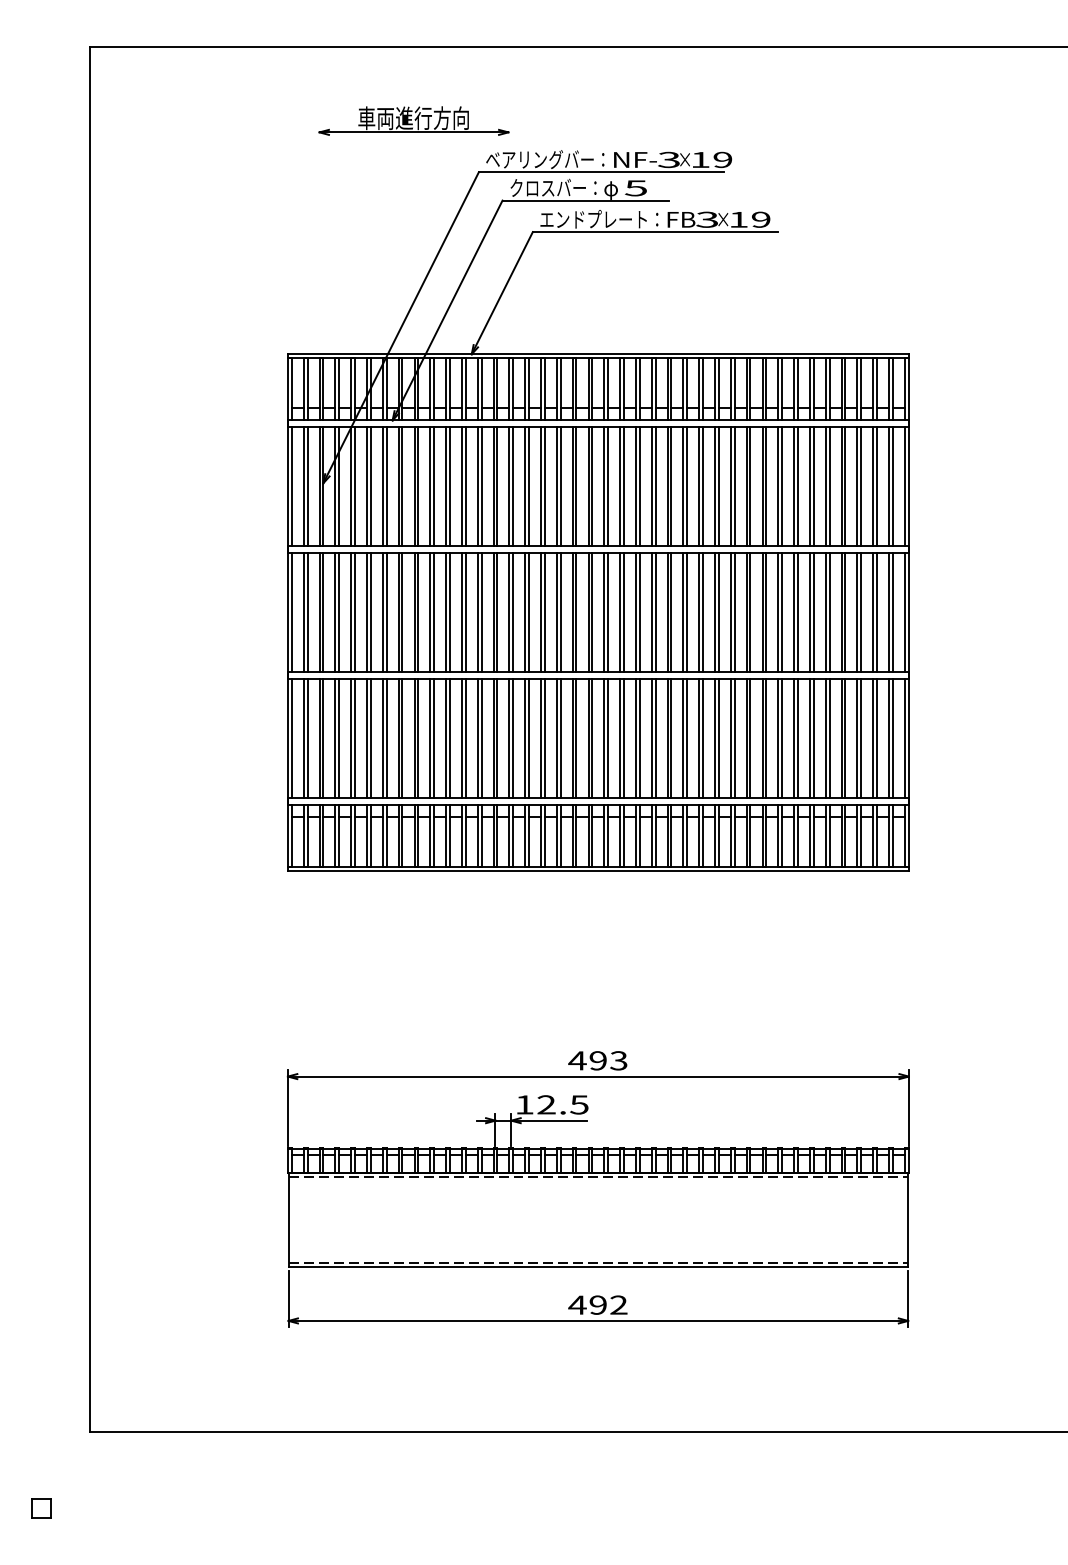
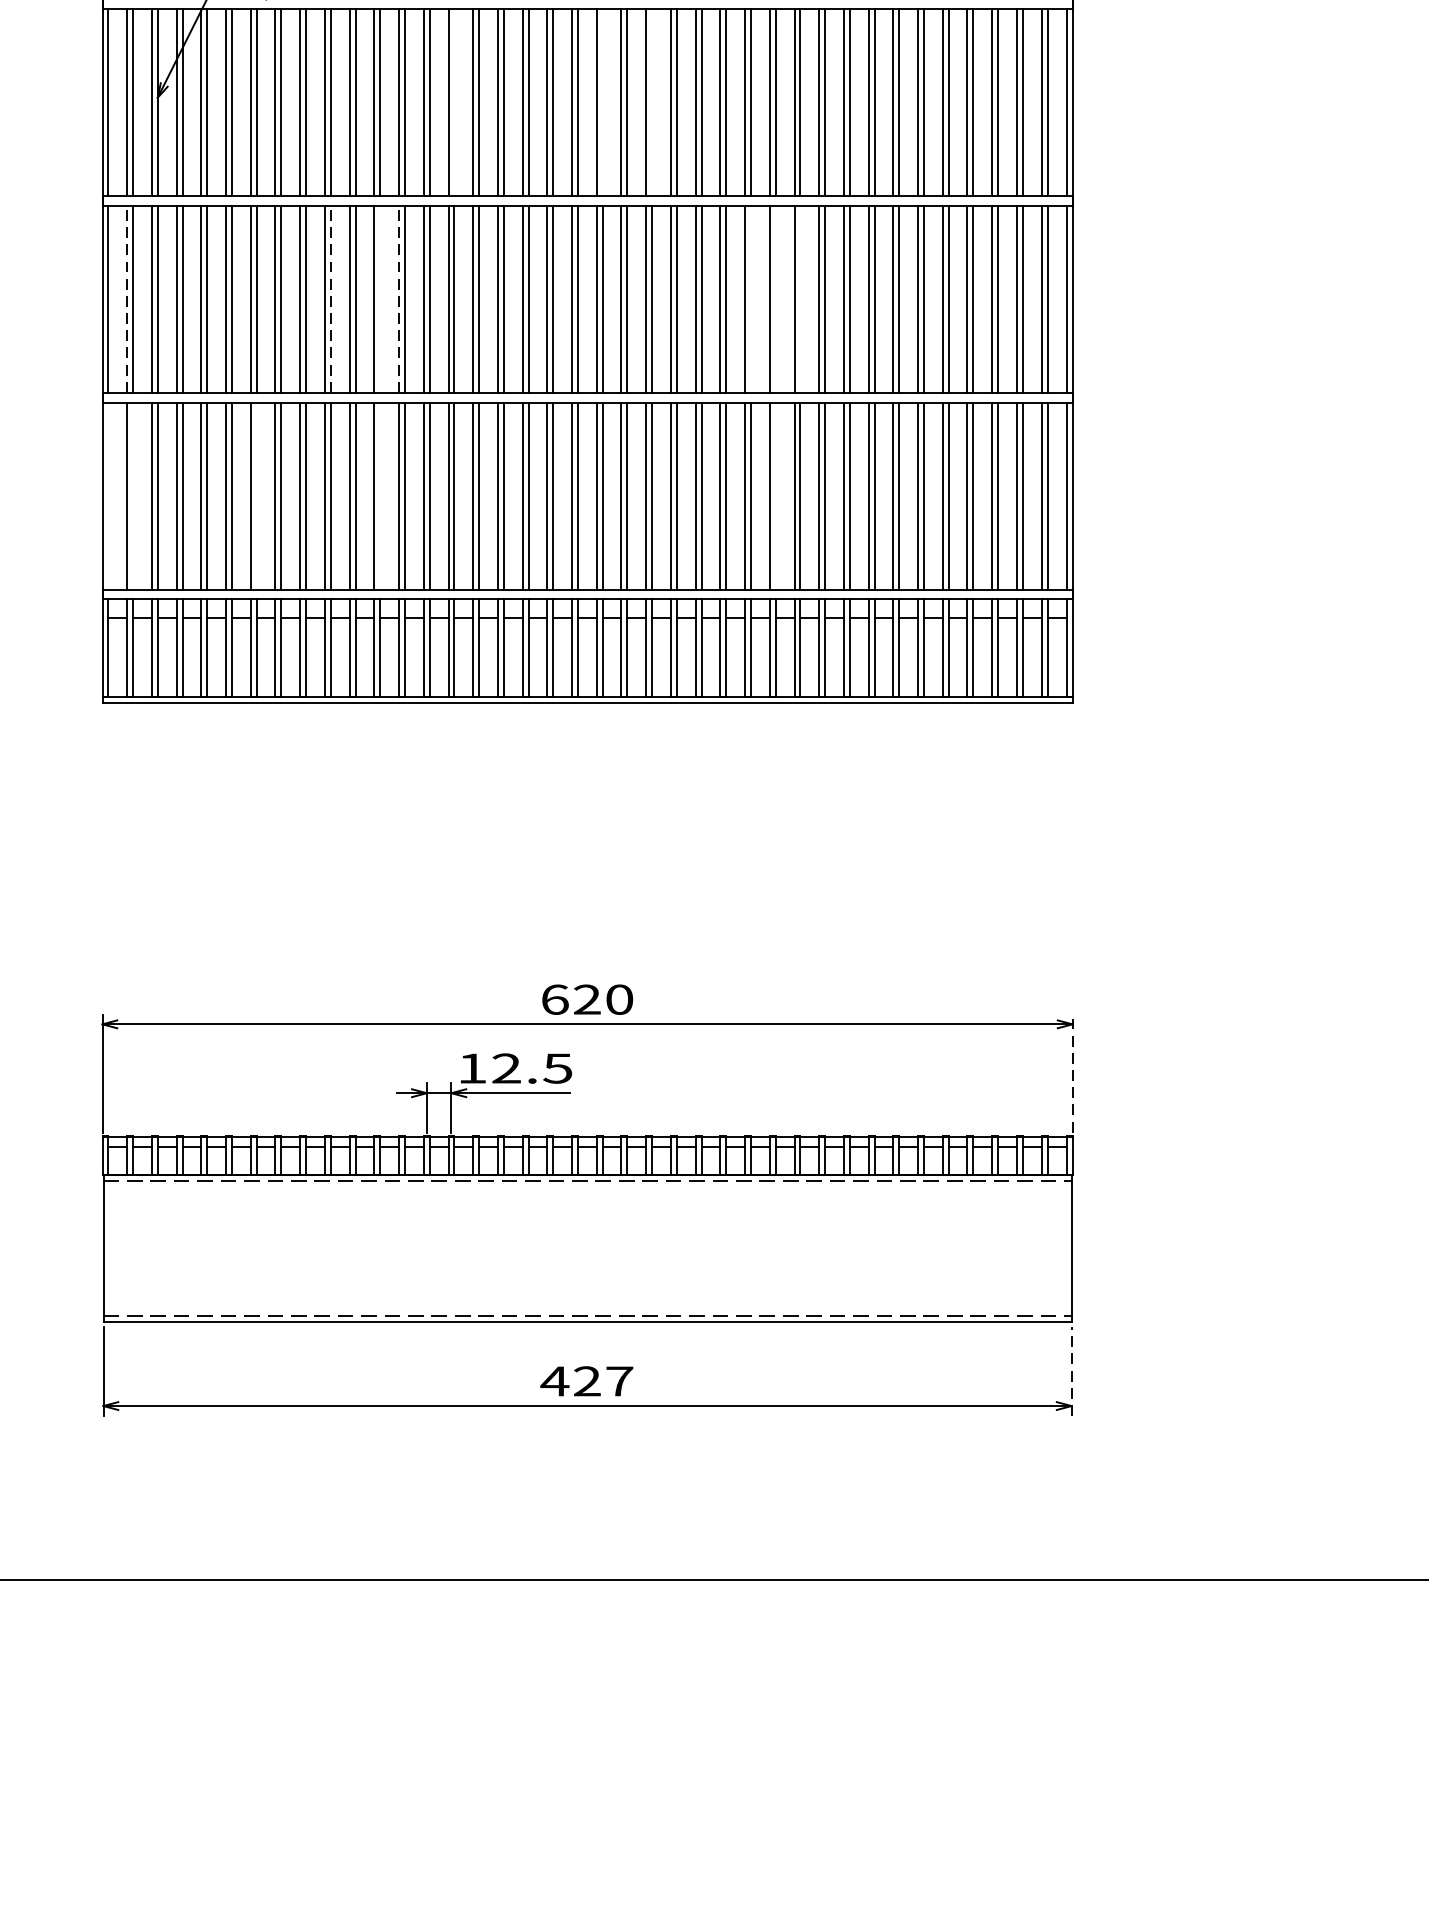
line: (513, 486) -> (454, 102), removed
line: (608, 486) -> (603, 102), removed
line: (639, 486) -> (651, 102), removed
line: (303, 612) -> (126, 299), solid -> dashed
line: (434, 612) -> (331, 299), solid -> dashed
line: (465, 612) -> (379, 299), removed
line: (477, 612) -> (398, 299), solid -> dashed
line: (702, 612) -> (750, 299), removed
line: (718, 612) -> (775, 299), removed
line: (734, 612) -> (800, 299), removed
line: (291, 738) -> (108, 496), removed
line: (307, 738) -> (133, 496), removed
line: (386, 738) -> (256, 496), removed
line: (465, 738) -> (379, 496), removed
line: (718, 738) -> (775, 496), removed
text: (597, 1060) -> (586, 999), 493 -> 620
line: (908, 1108) -> (1071, 1074), solid -> dashed
line: (908, 1298) -> (1071, 1371), solid -> dashed
text: (608, 1304) -> (603, 1380), 492 -> 427

